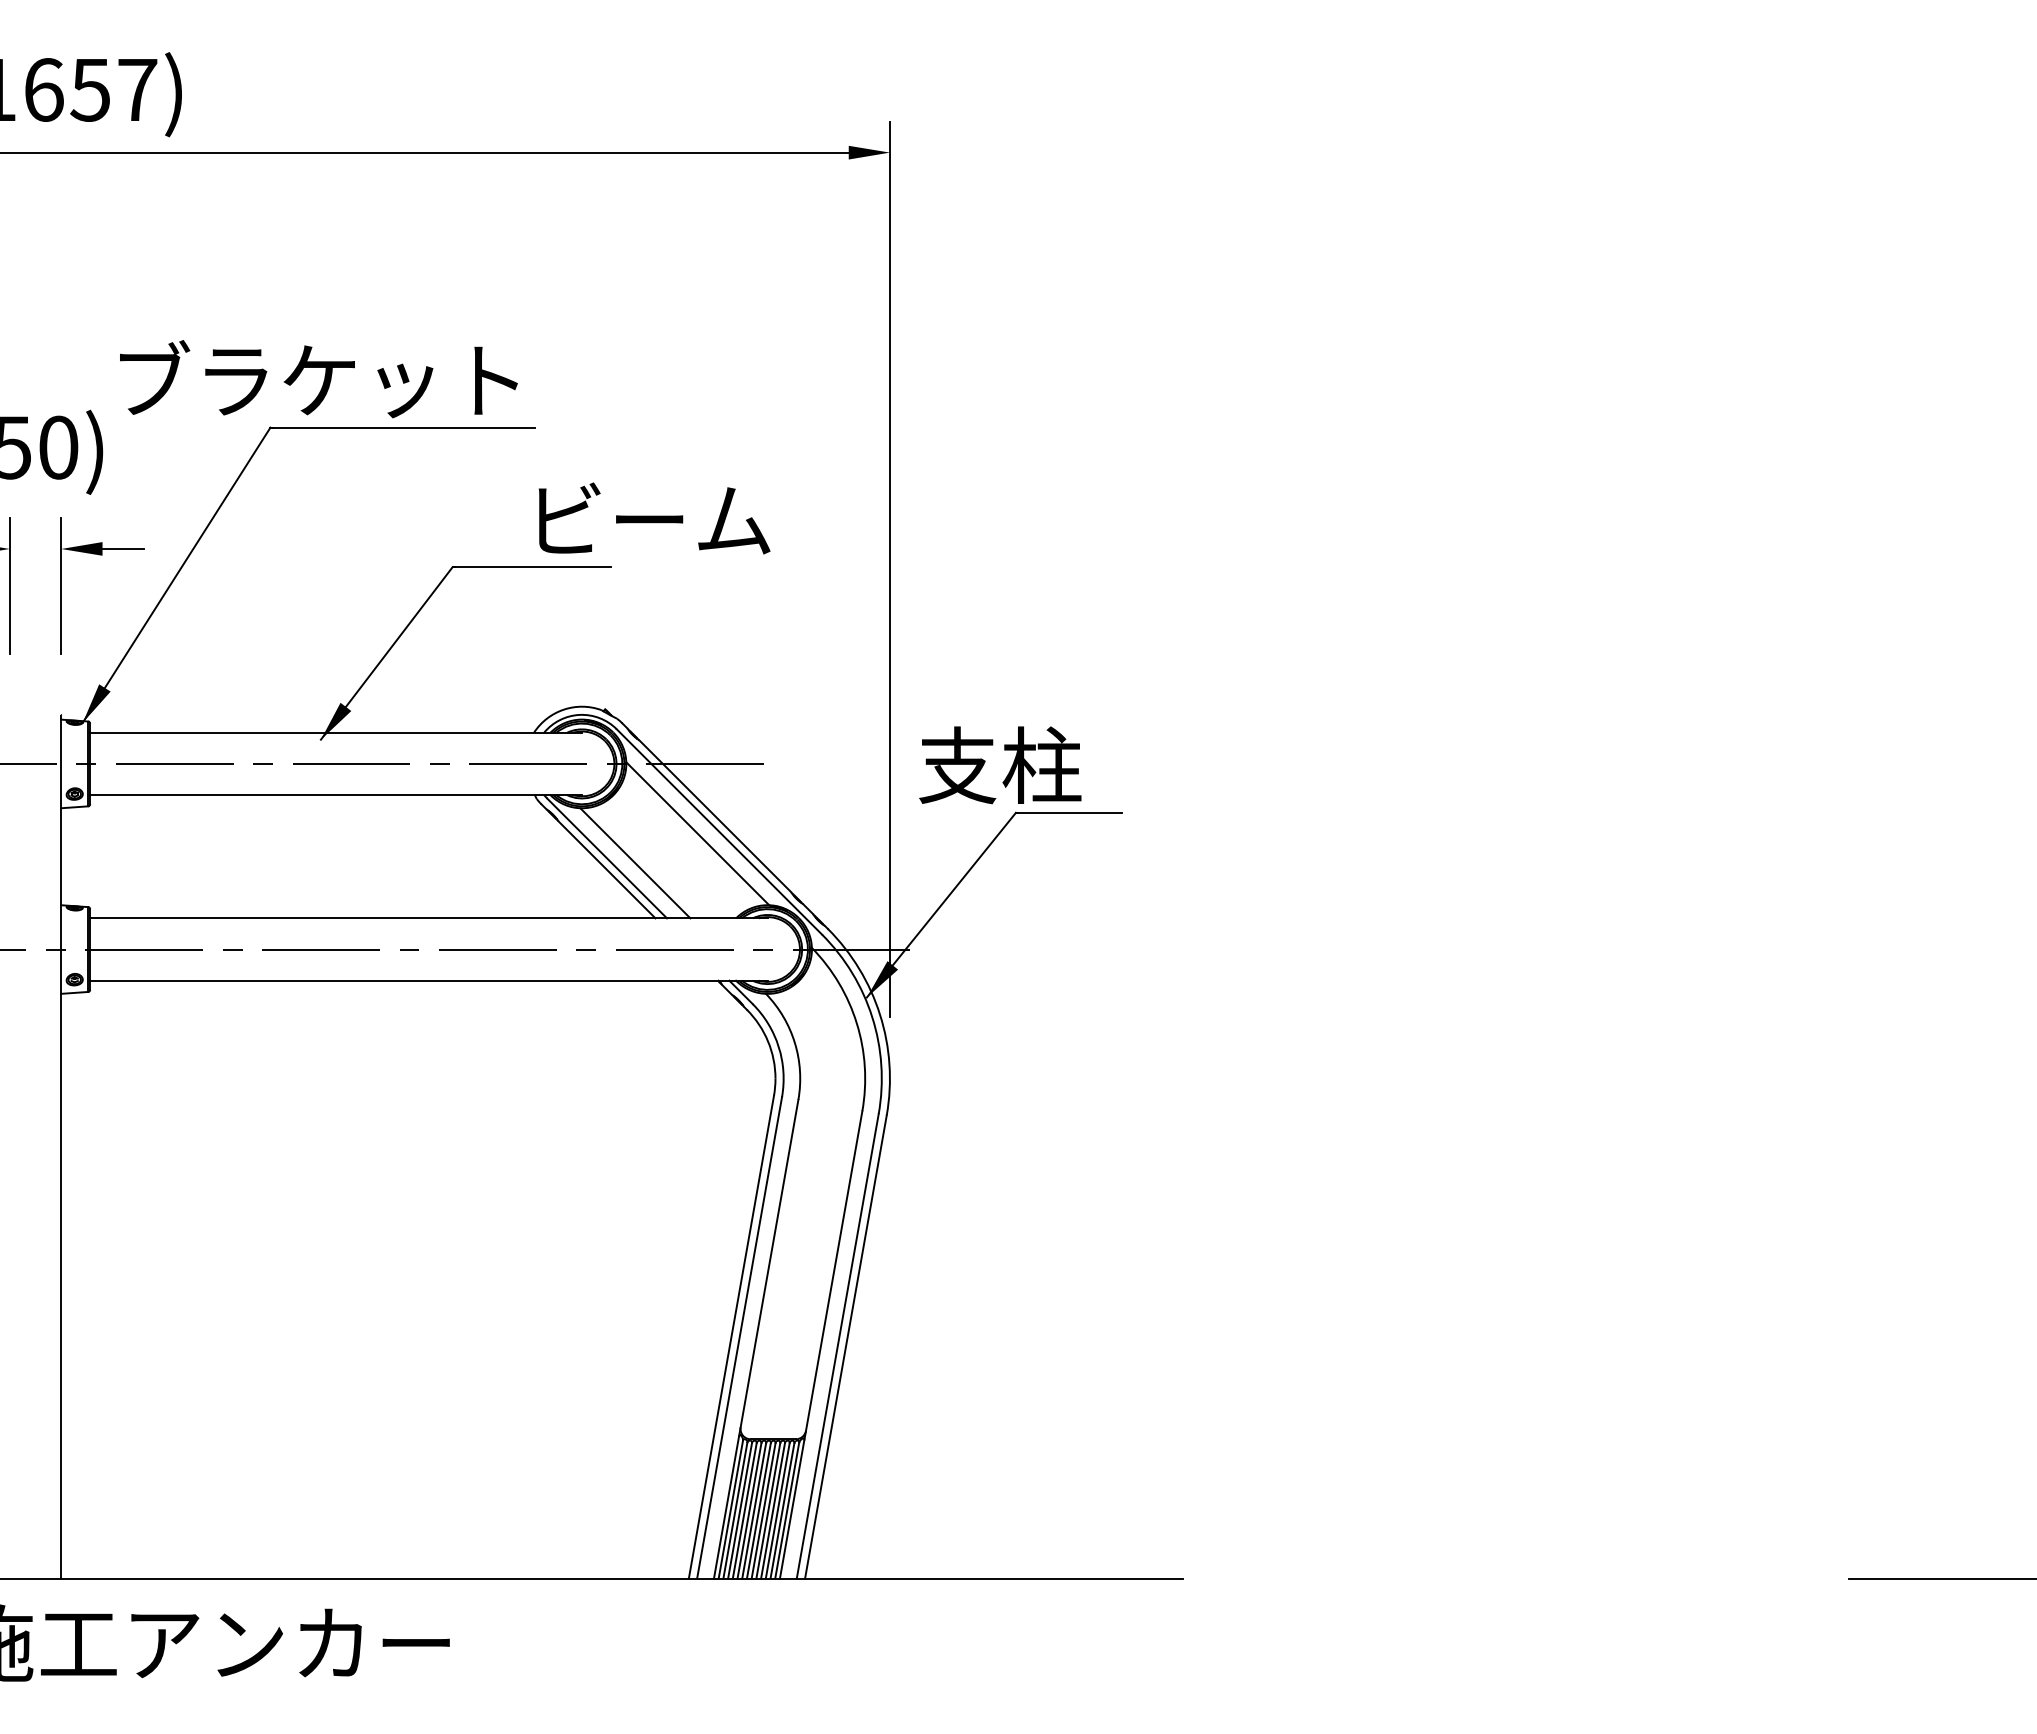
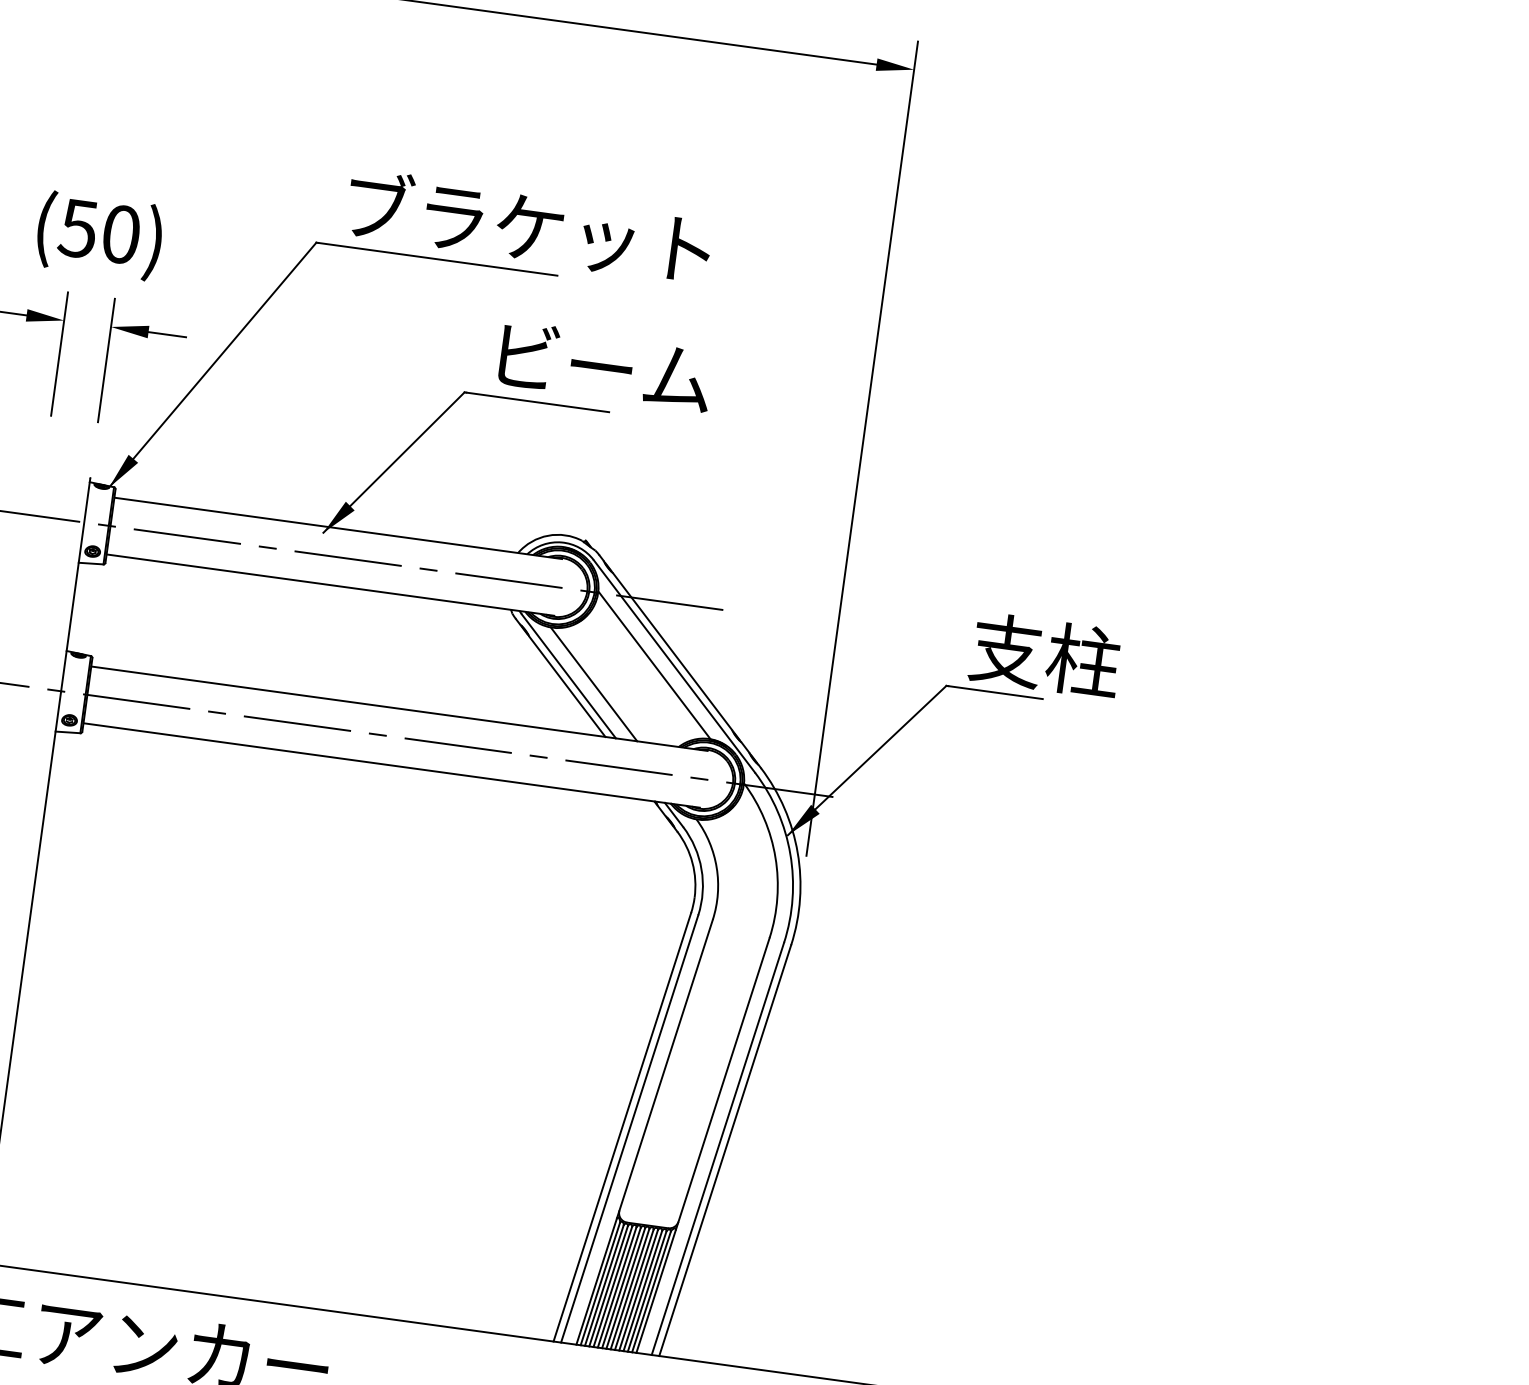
text: (318, 379) -> (528, 227), moved
text: (654, 518) -> (606, 366), moved
text: (1000, 765) -> (1045, 655), moved

